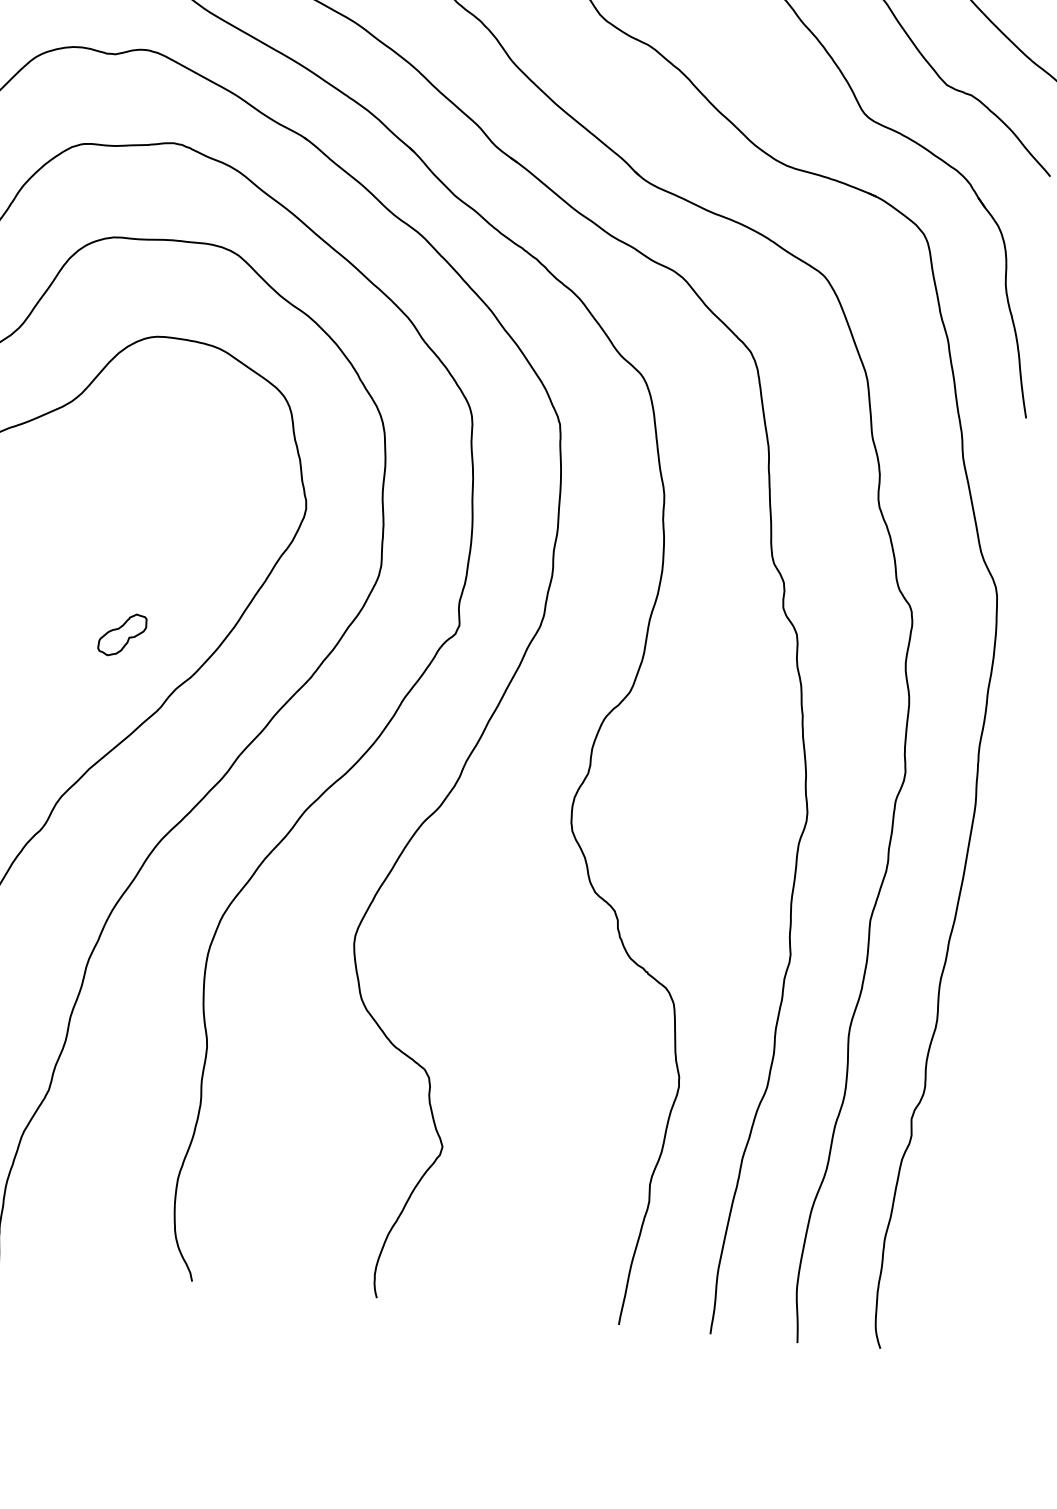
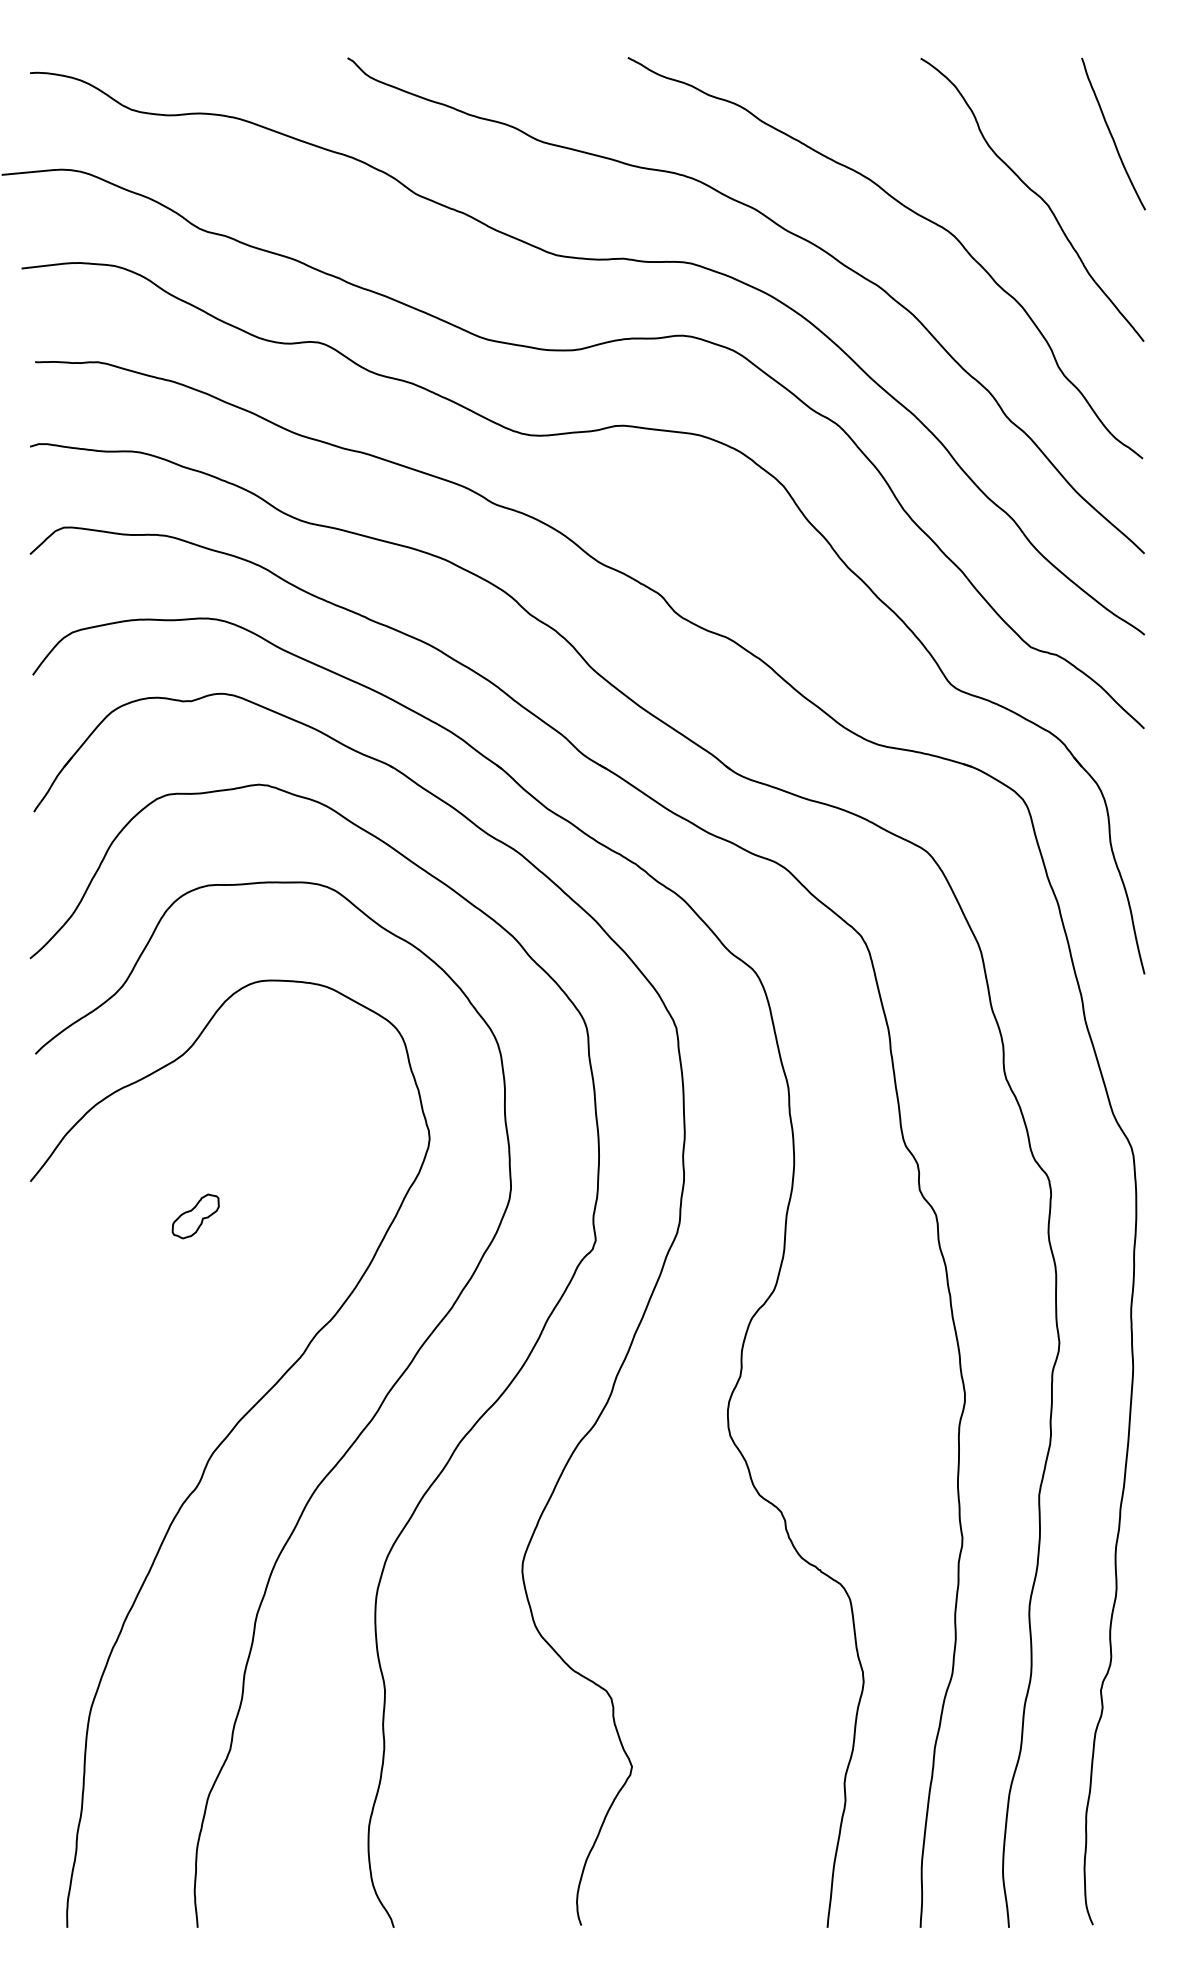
part: (122, 634) -> (195, 1216), moved

